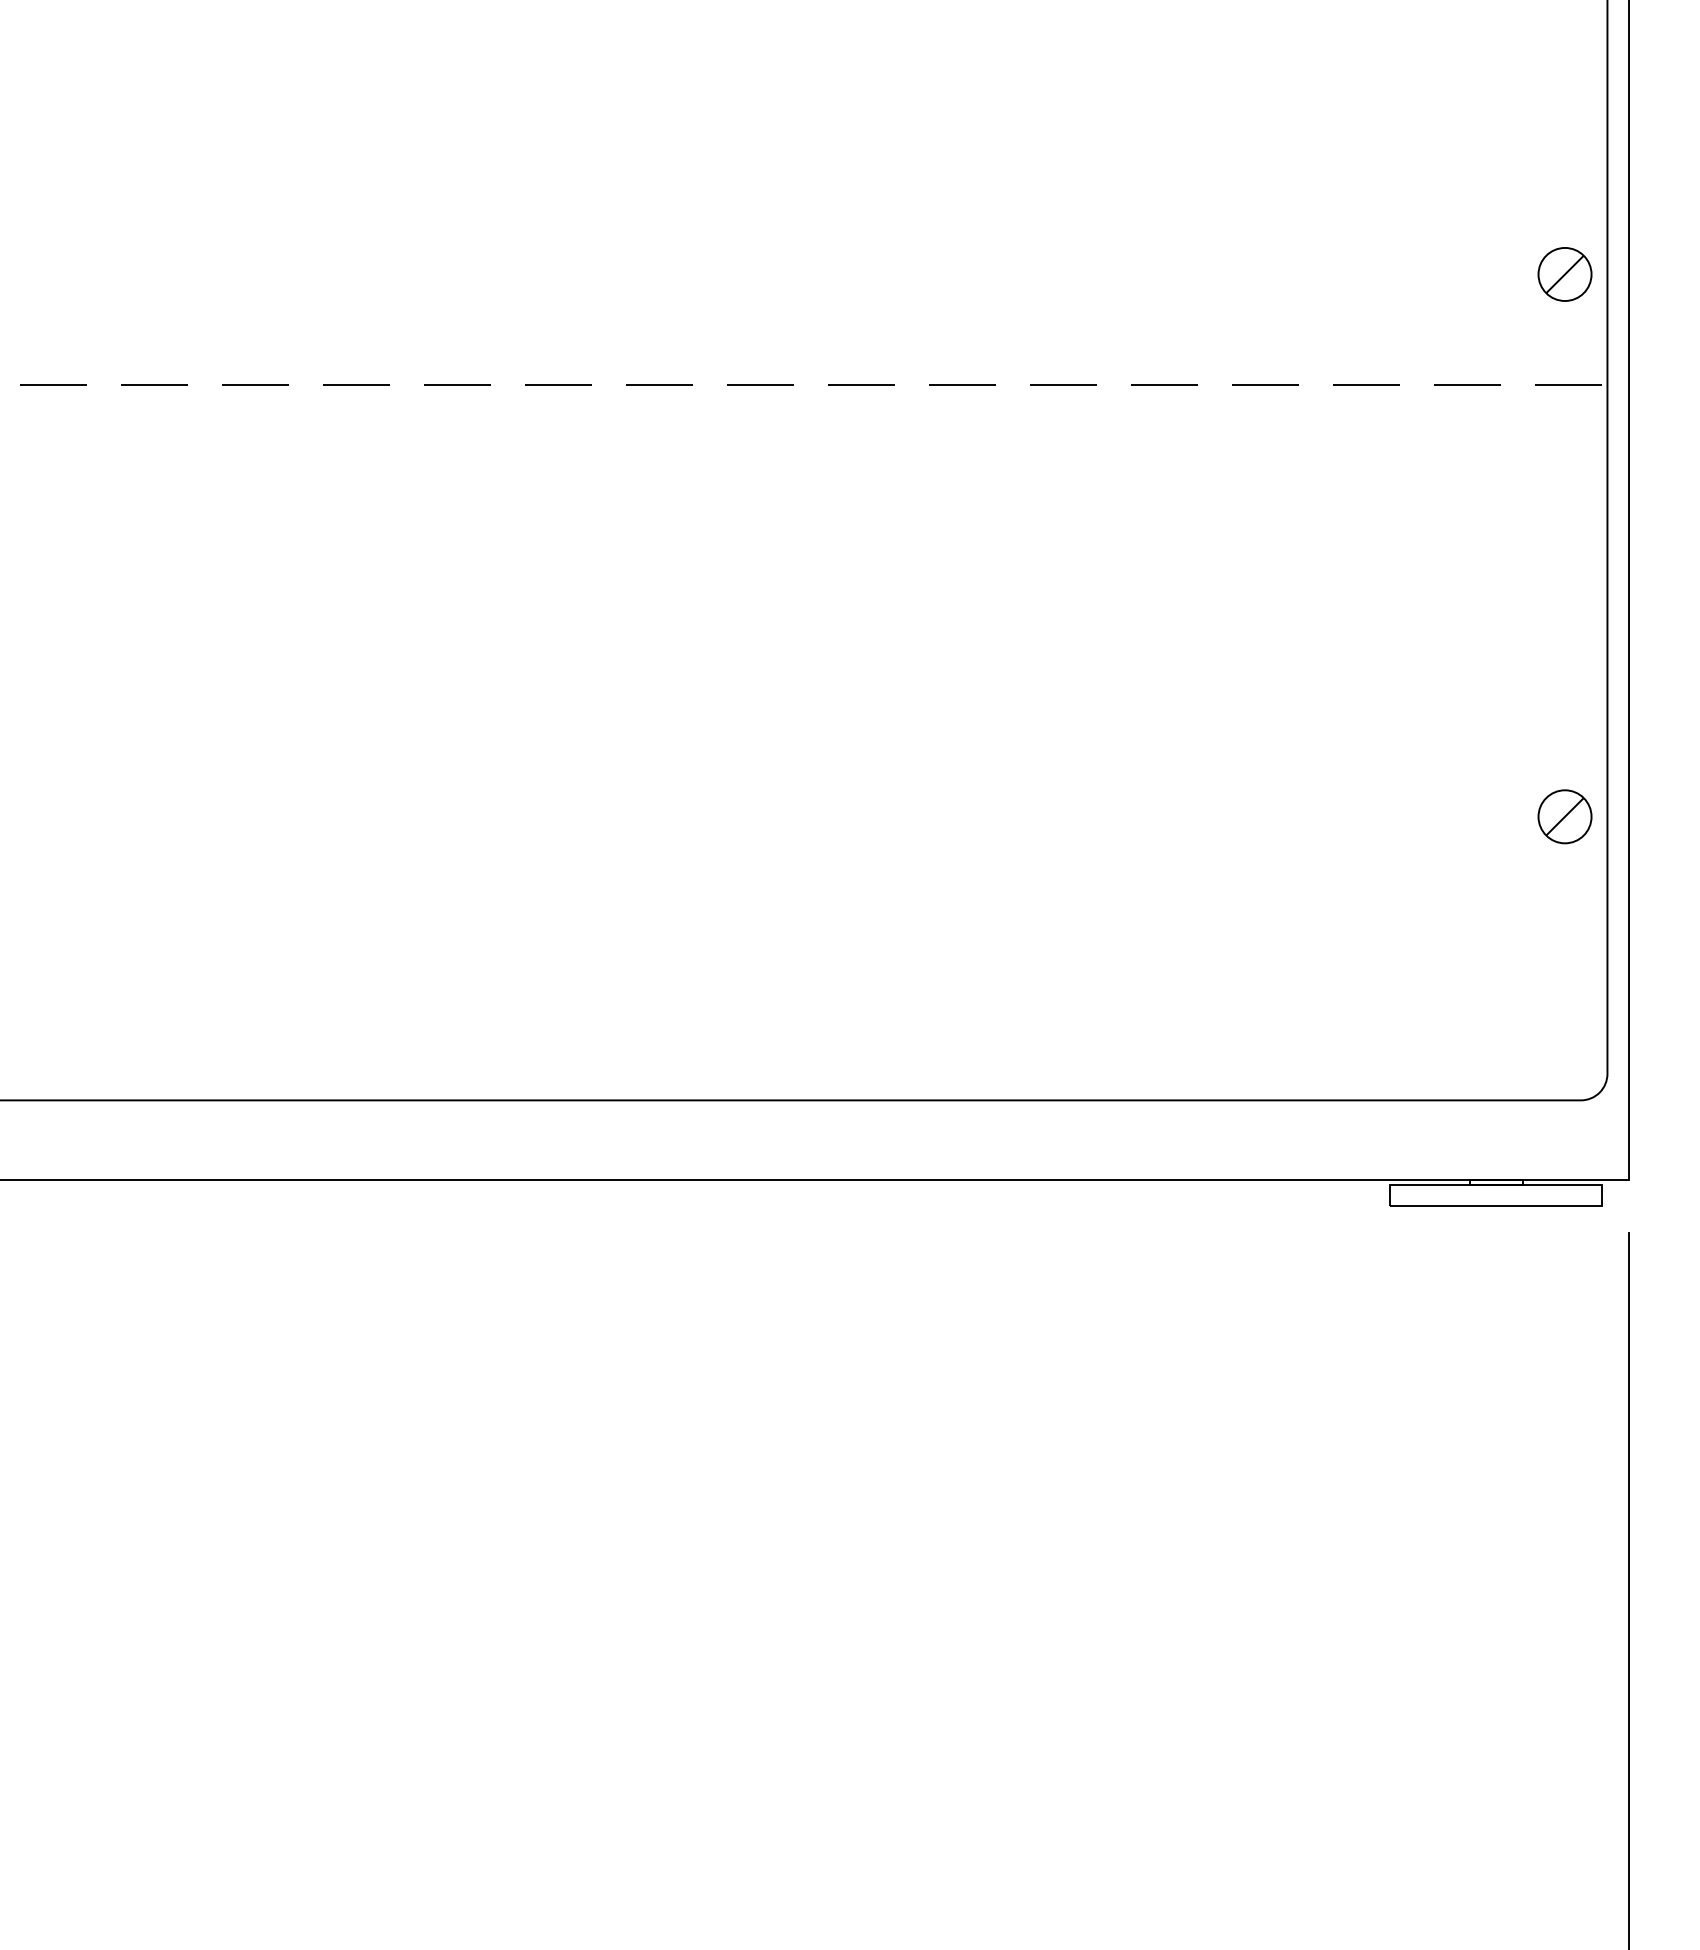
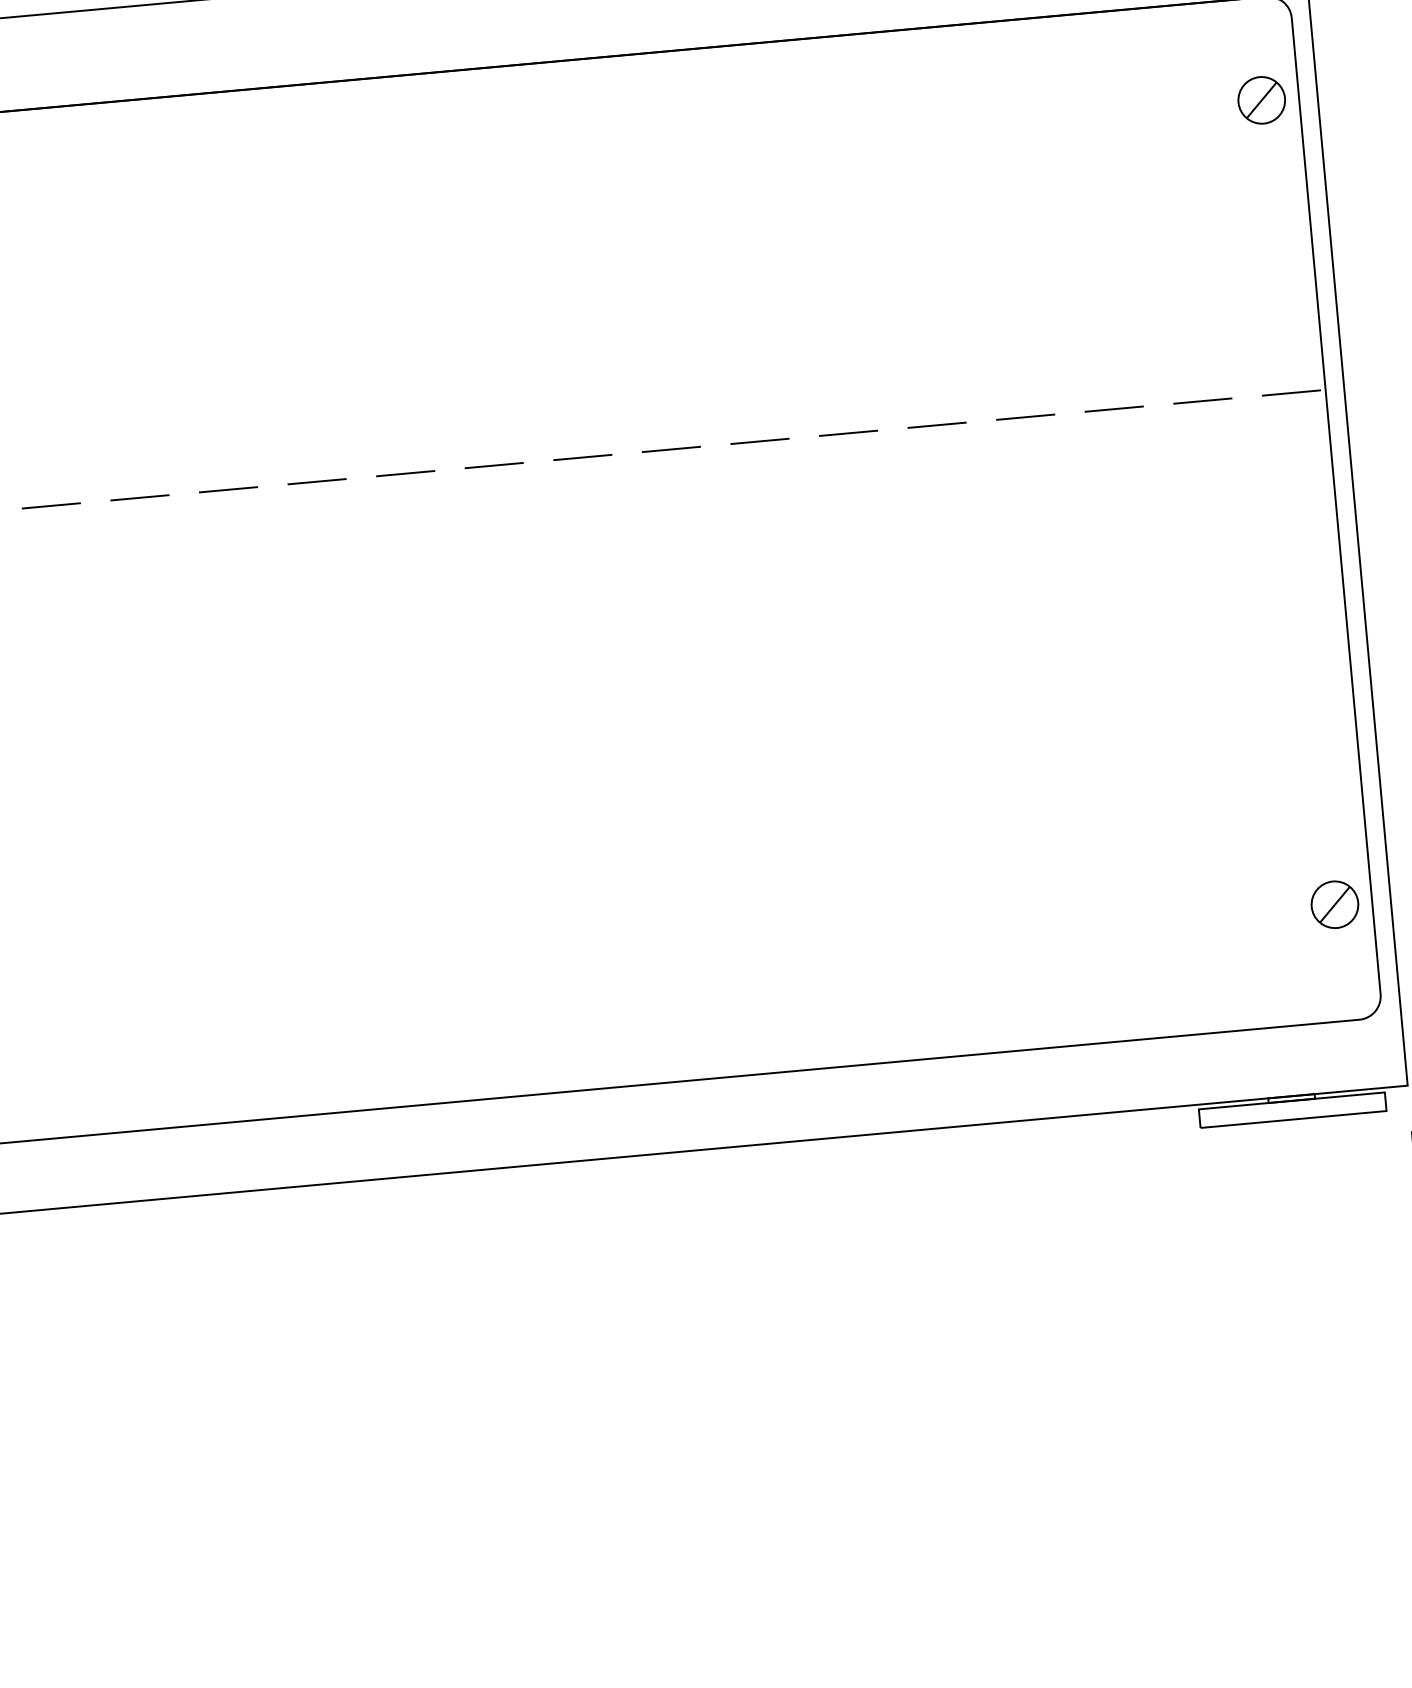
part: (1564, 274) -> (1261, 100), moved
part: (1564, 816) -> (1334, 904), moved

